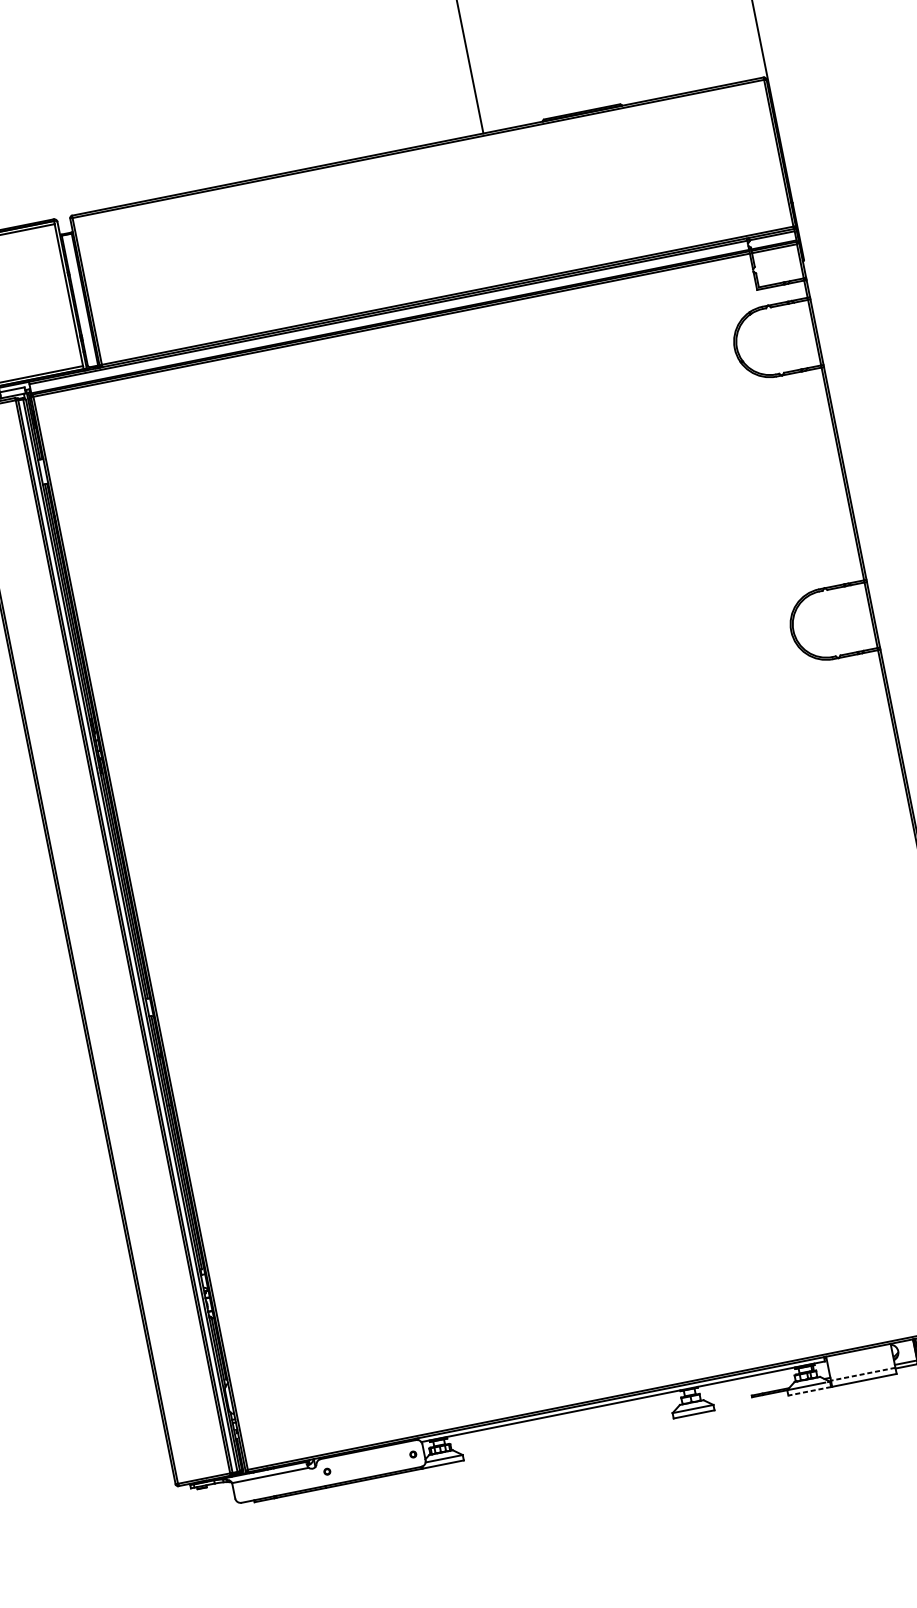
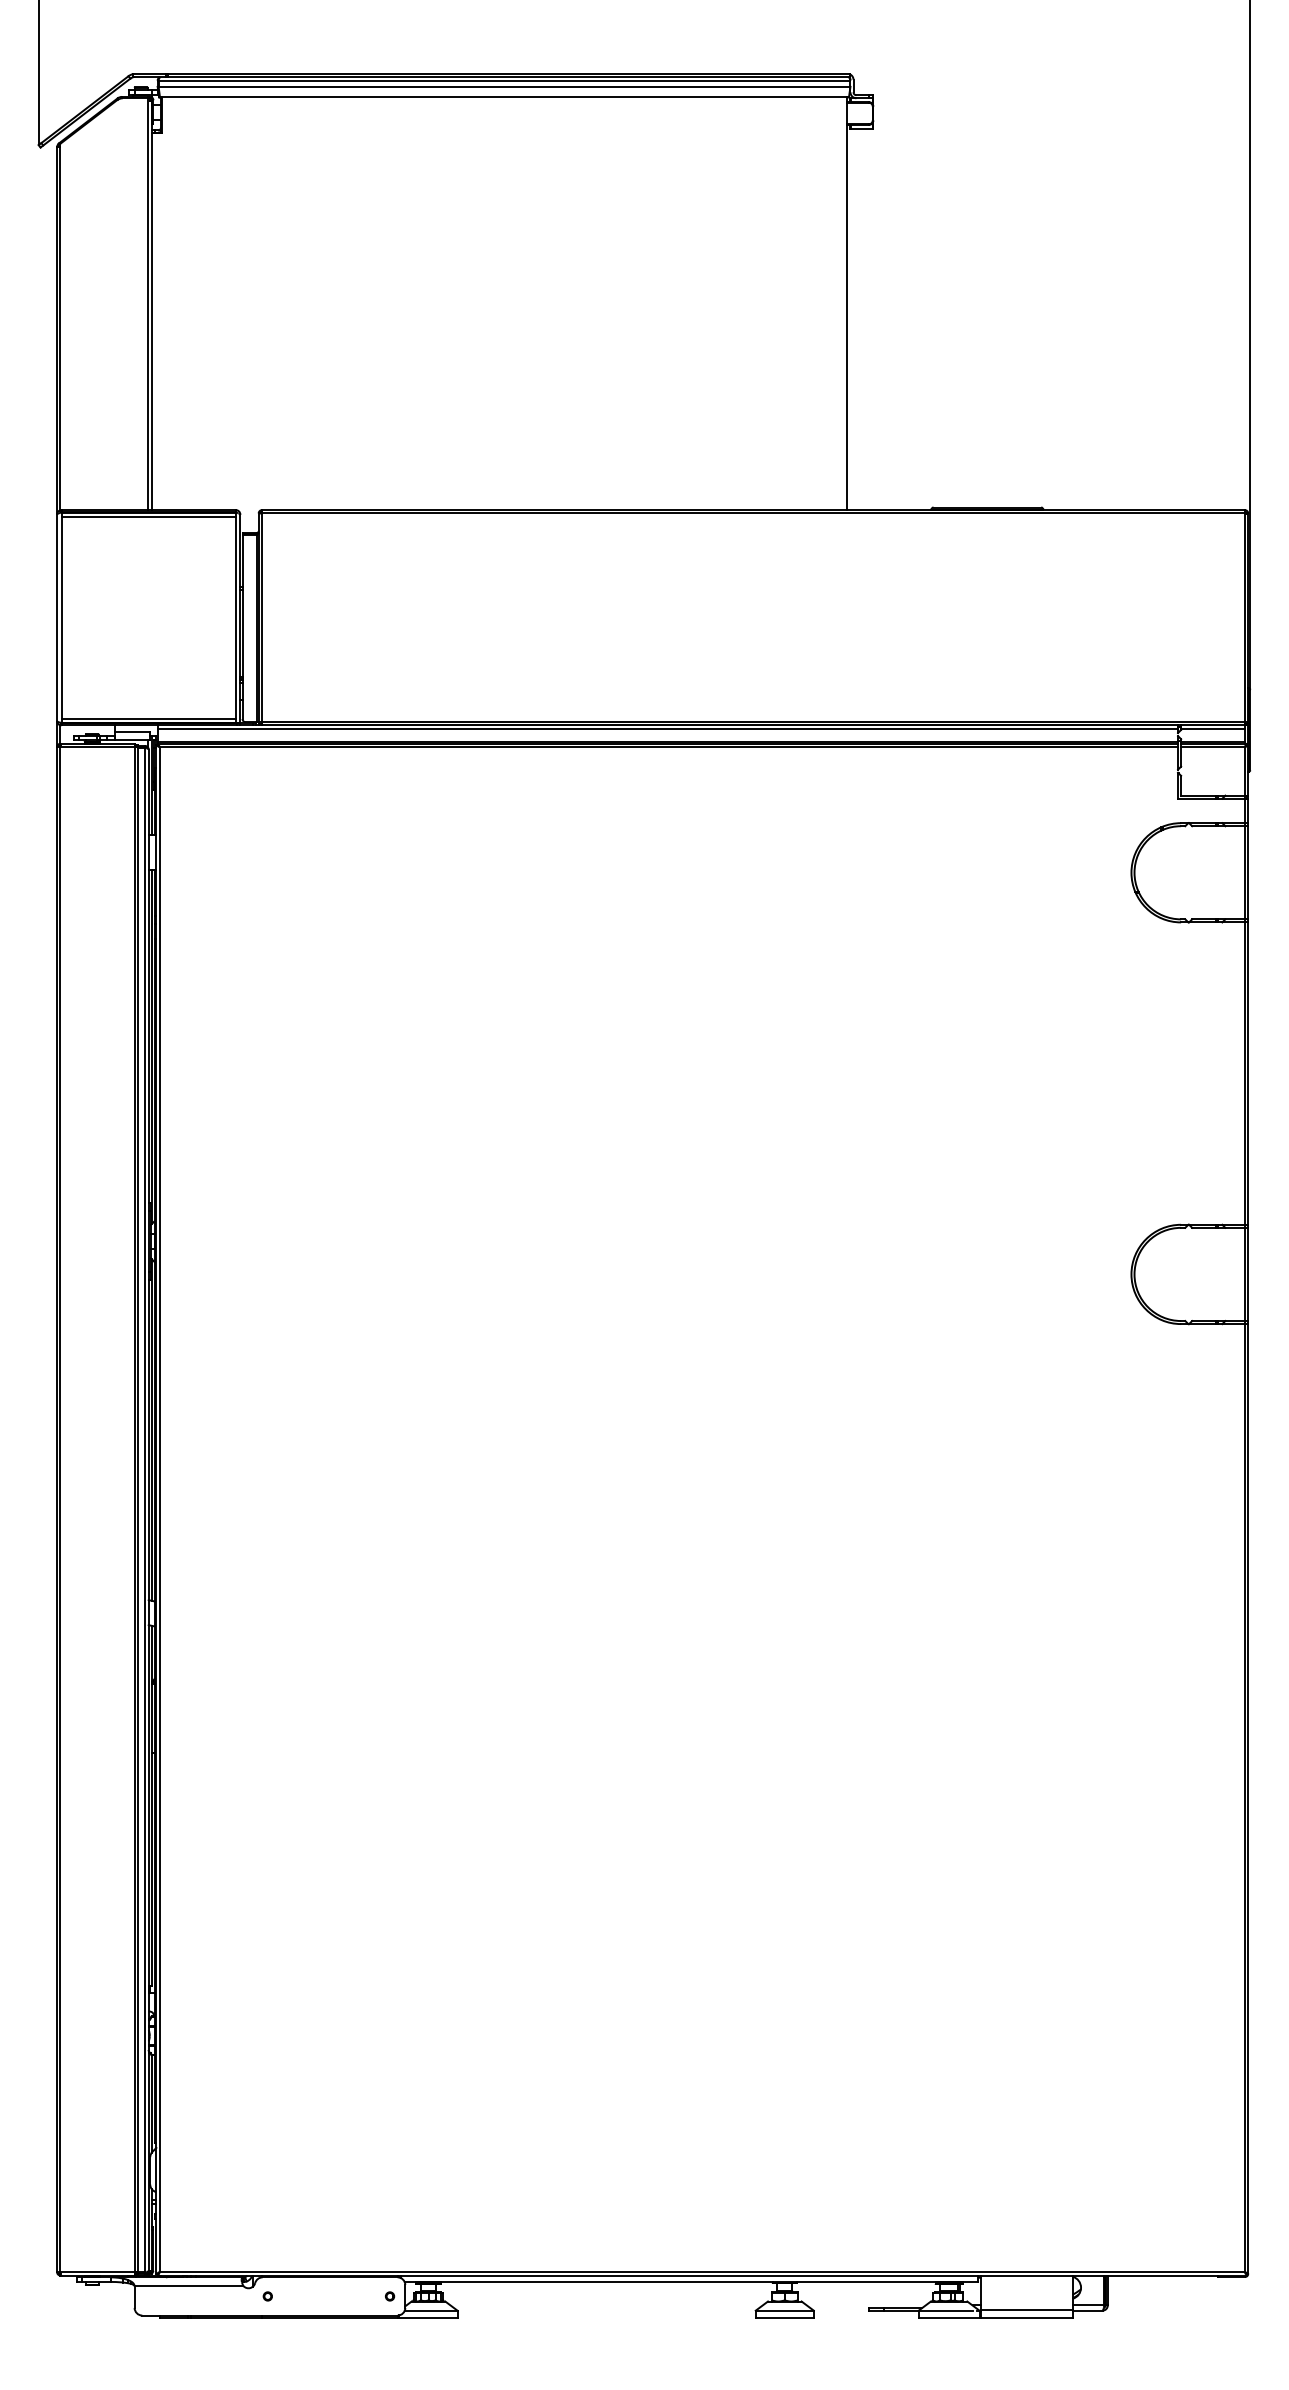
line: (862, 1374) -> (1026, 2309), dashed -> solid
line: (809, 1391) -> (948, 2318), dashed -> solid

